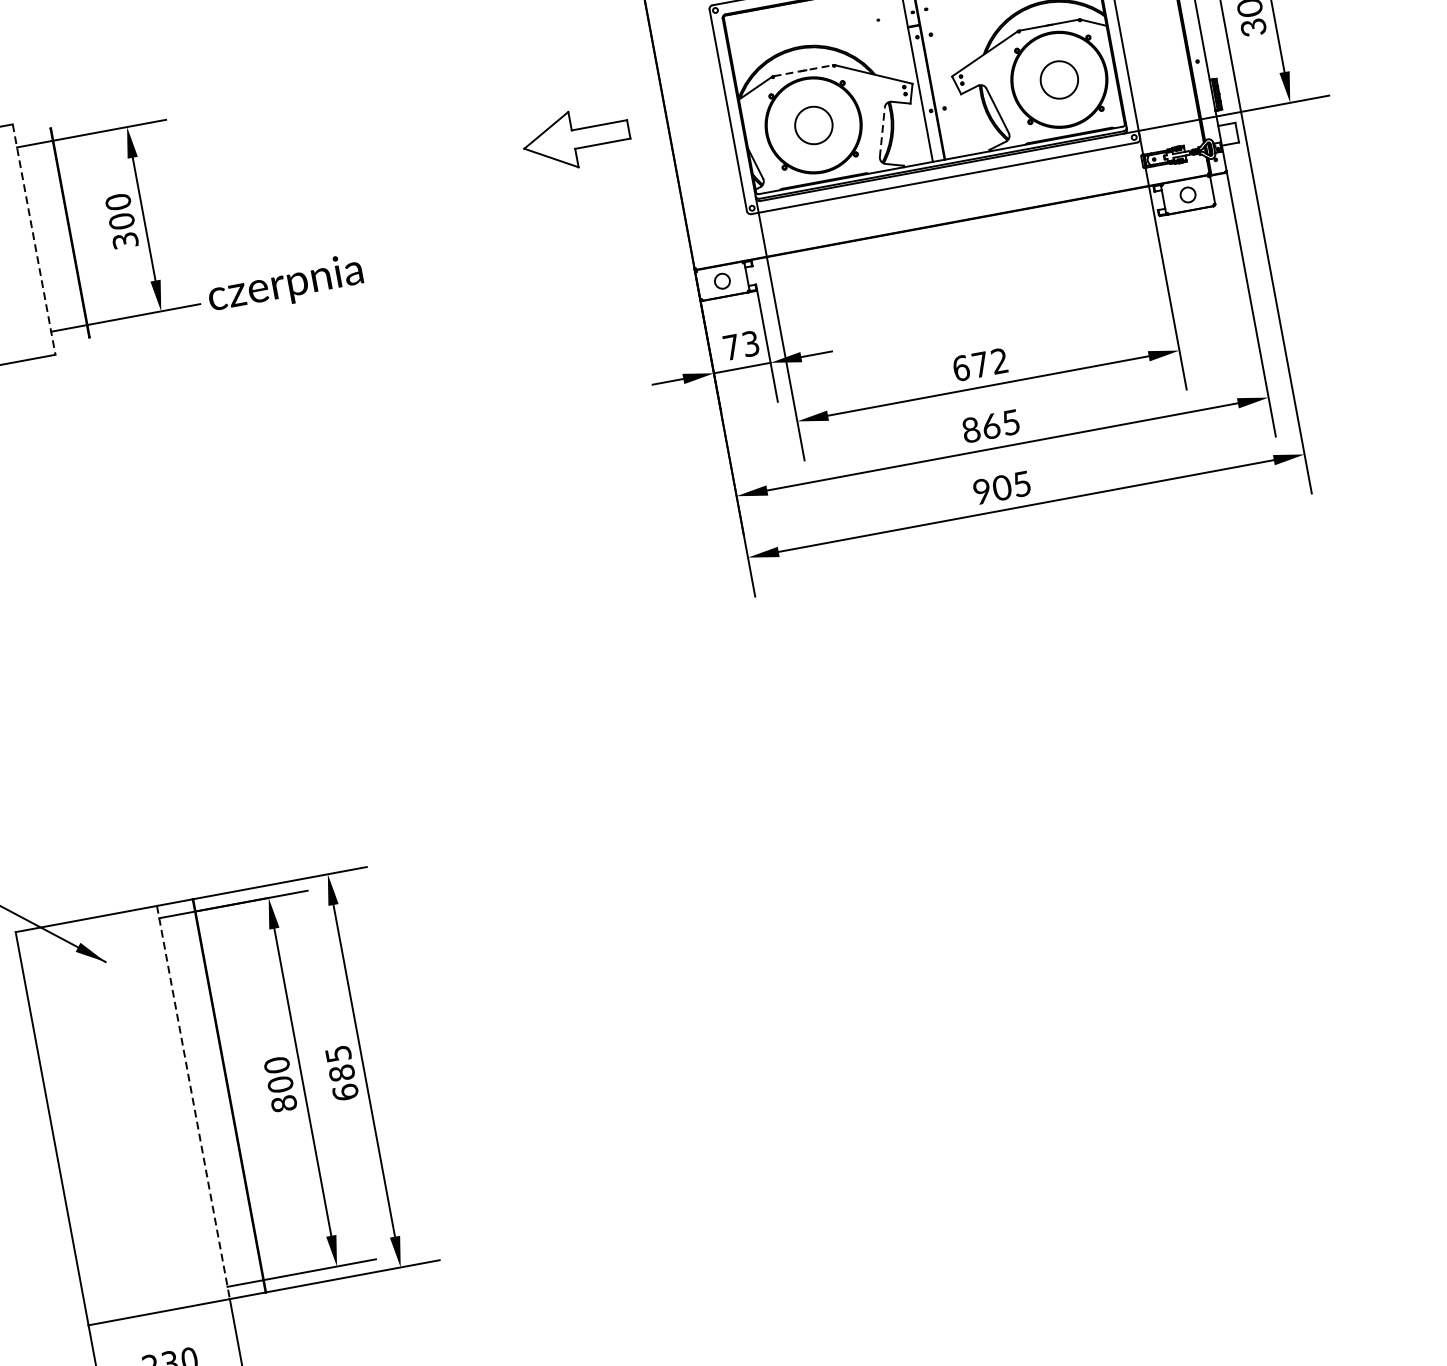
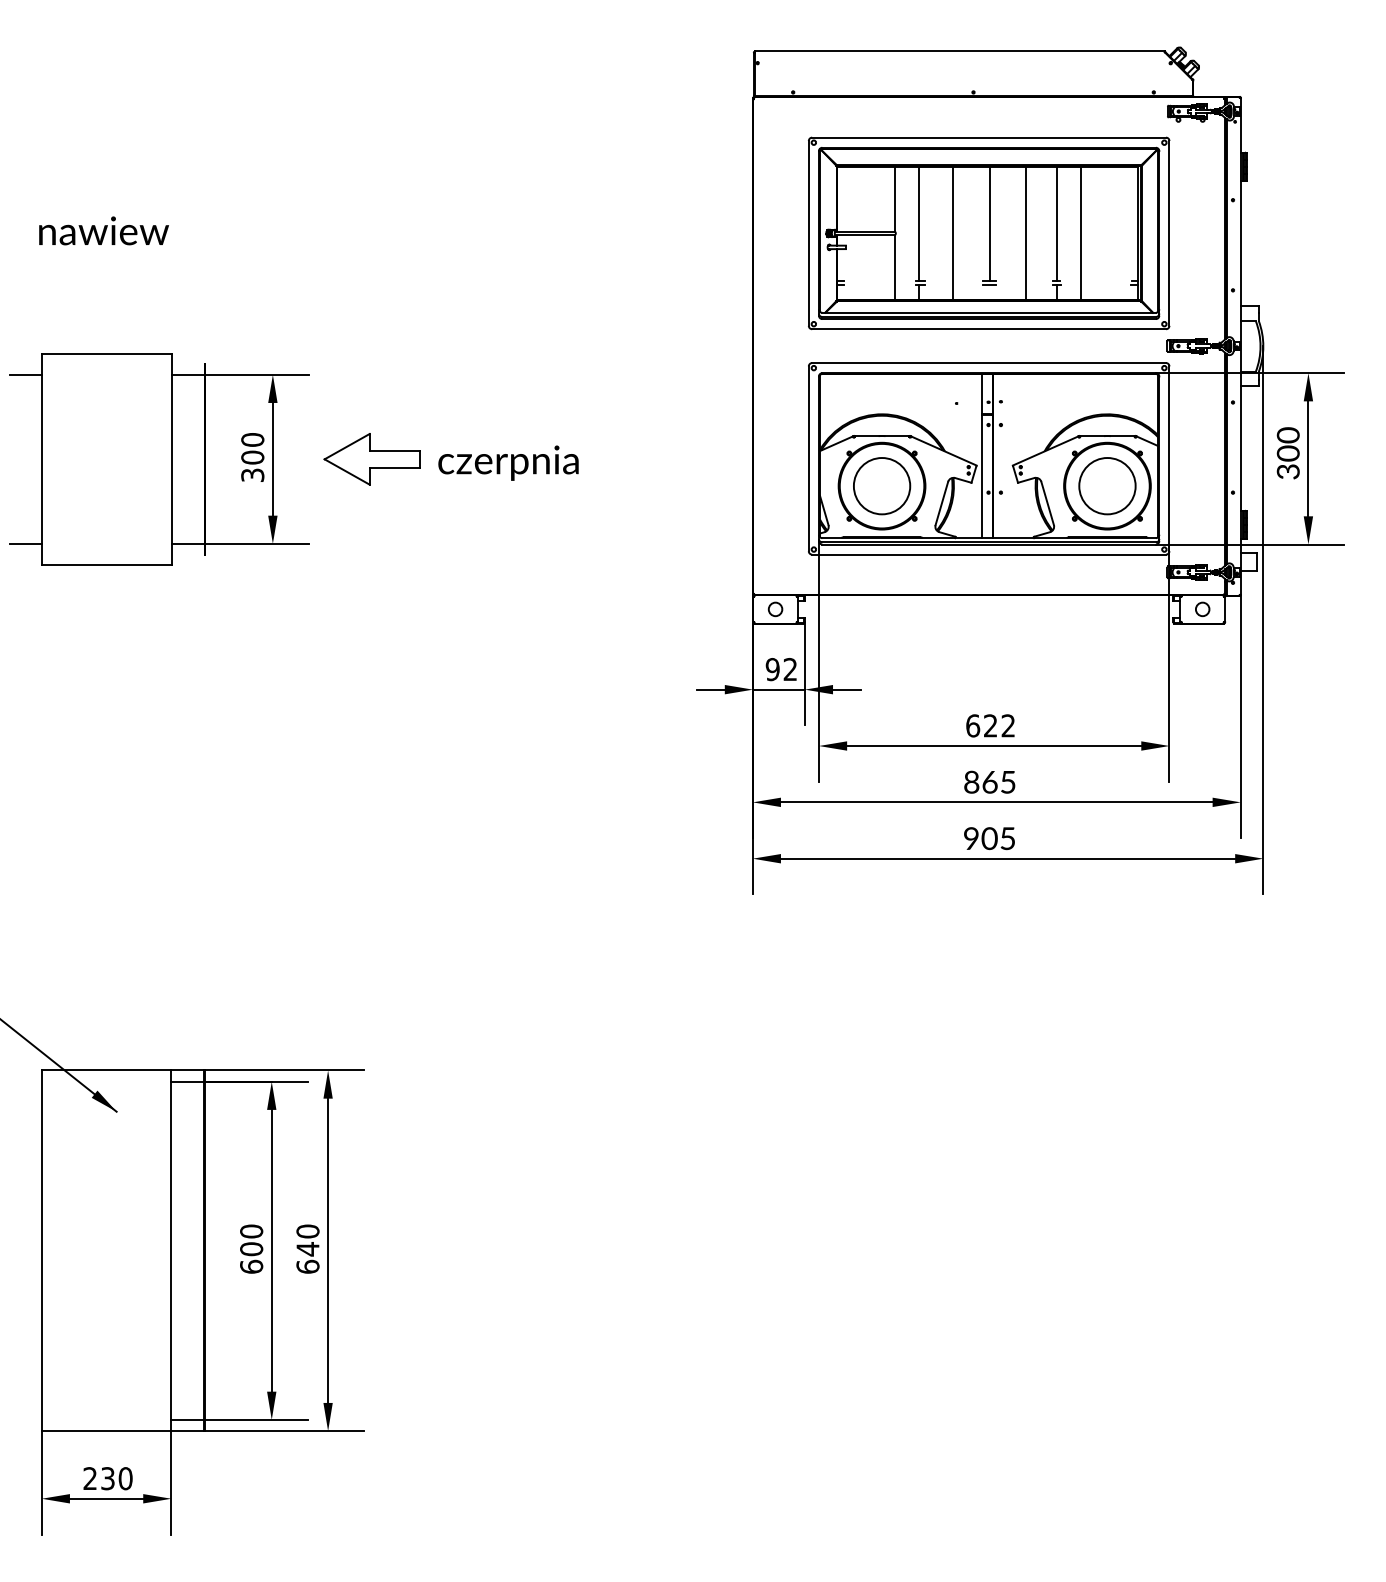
line: (804, 71) -> (882, 436), dashed -> solid
circle: (1059, 80) -> (1107, 486), size x1.67
circle: (814, 125) -> (882, 486), size x1.67
line: (881, 132) -> (941, 503), dashed -> solid
part: (575, 139) -> (371, 459), moved
line: (33, 239) -> (171, 459), dashed -> solid
text: (285, 284) -> (508, 462), moved
text: (741, 345) -> (781, 669), 73 -> 92
text: (980, 364) -> (990, 725), 672 -> 622
text: (339, 1063) -> (307, 1240), 685 -> 640
line: (193, 1103) -> (171, 1251), dashed -> solid
text: (283, 1103) -> (251, 1266), 800 -> 600

